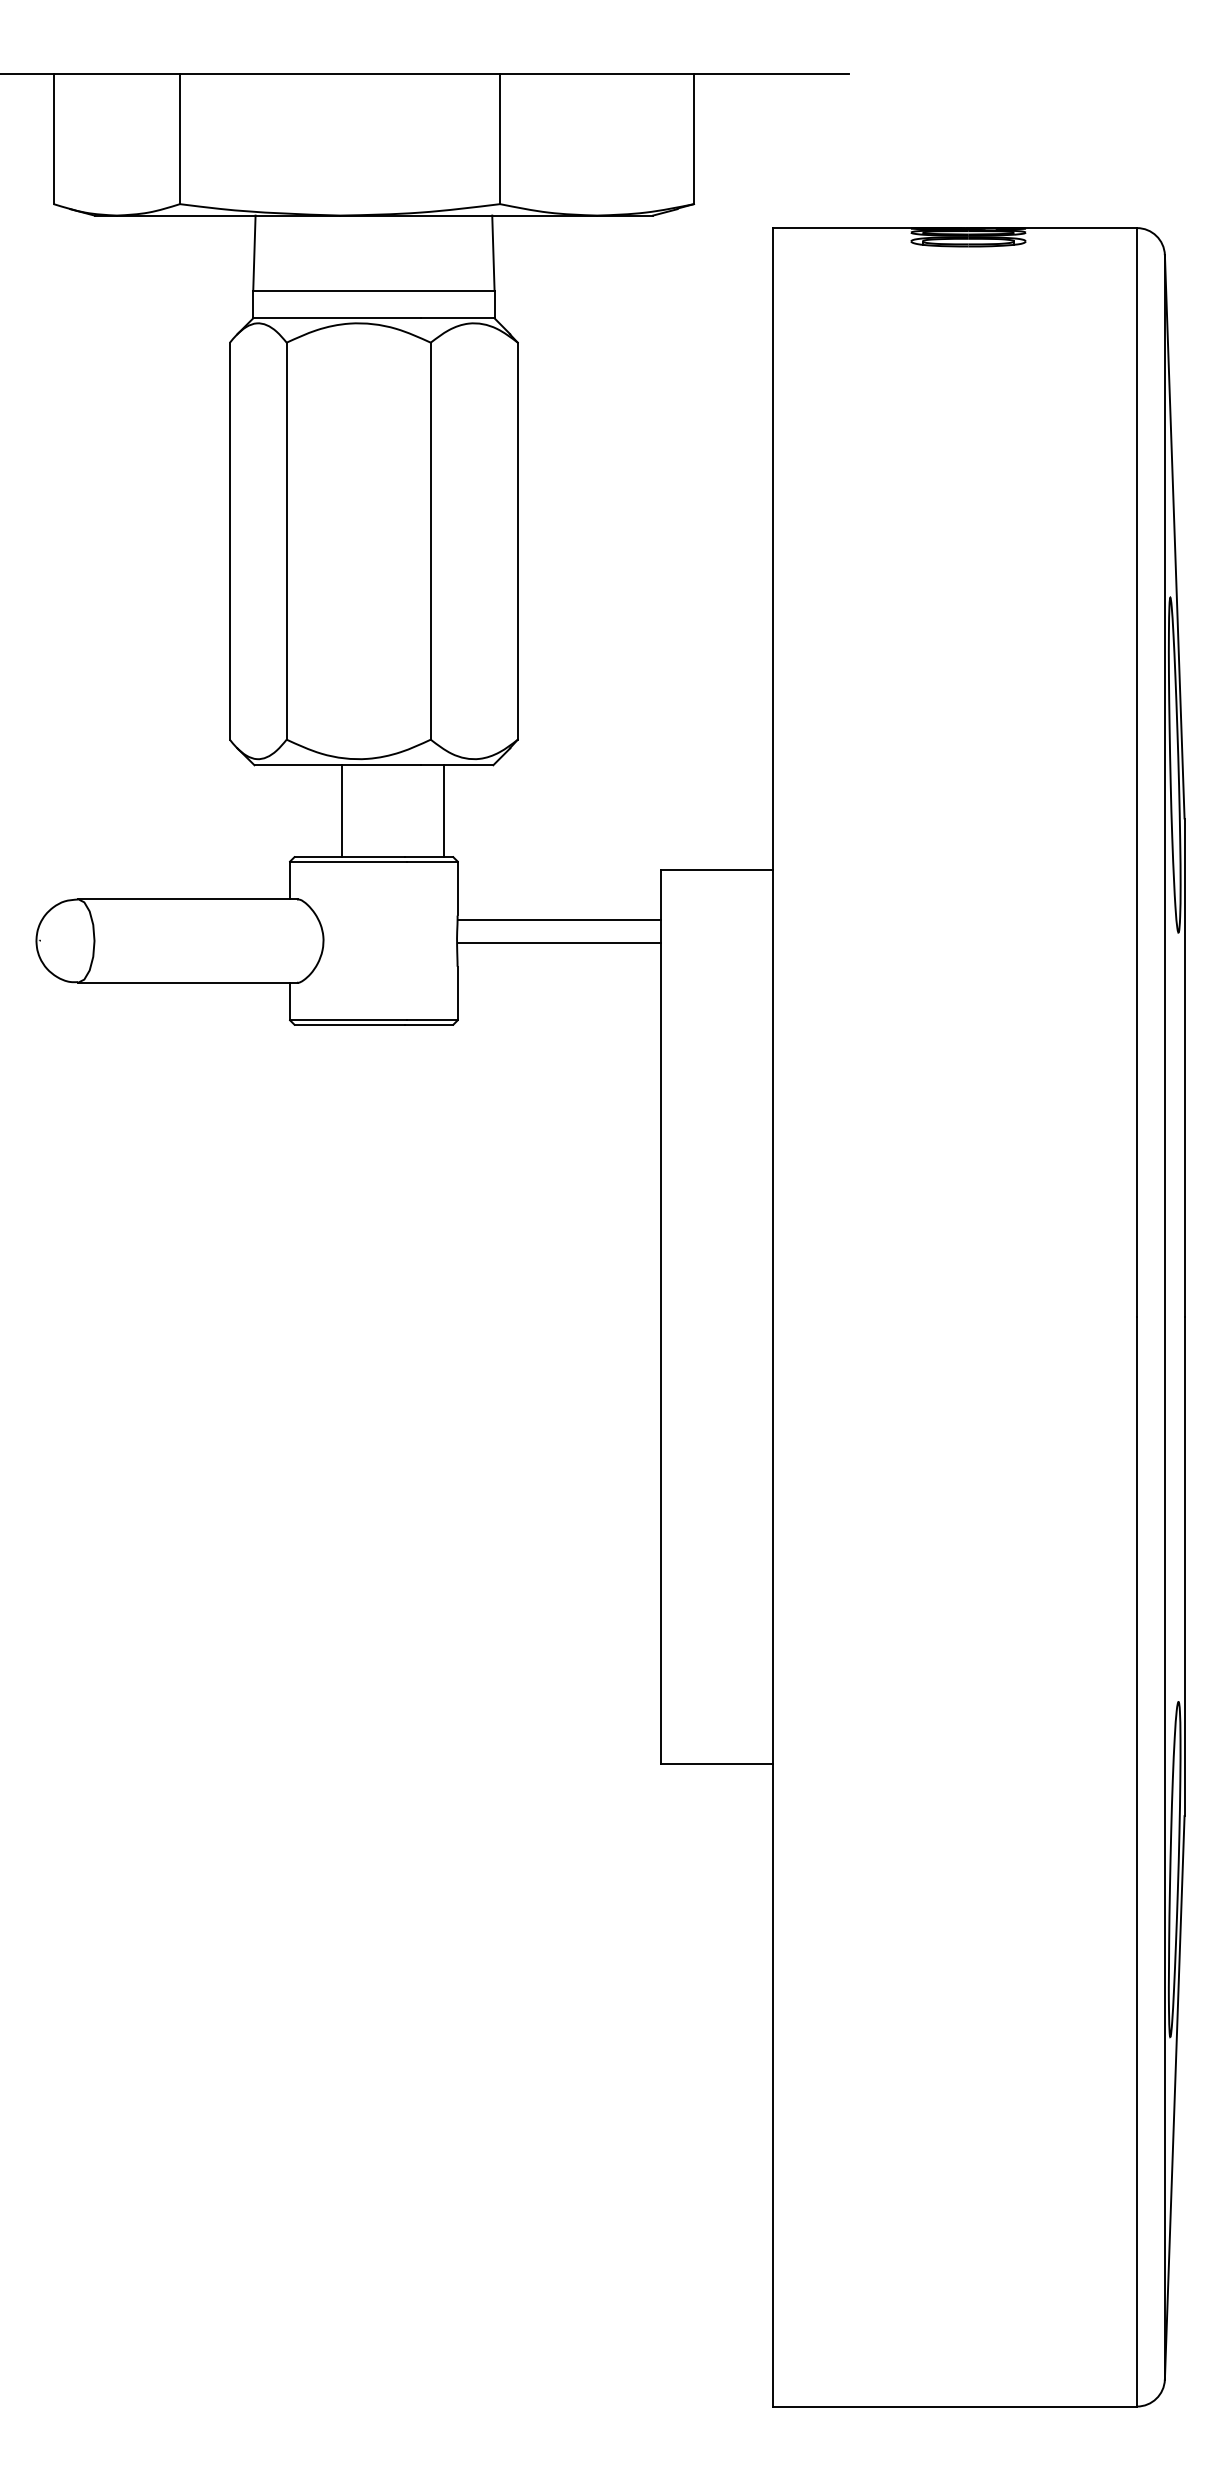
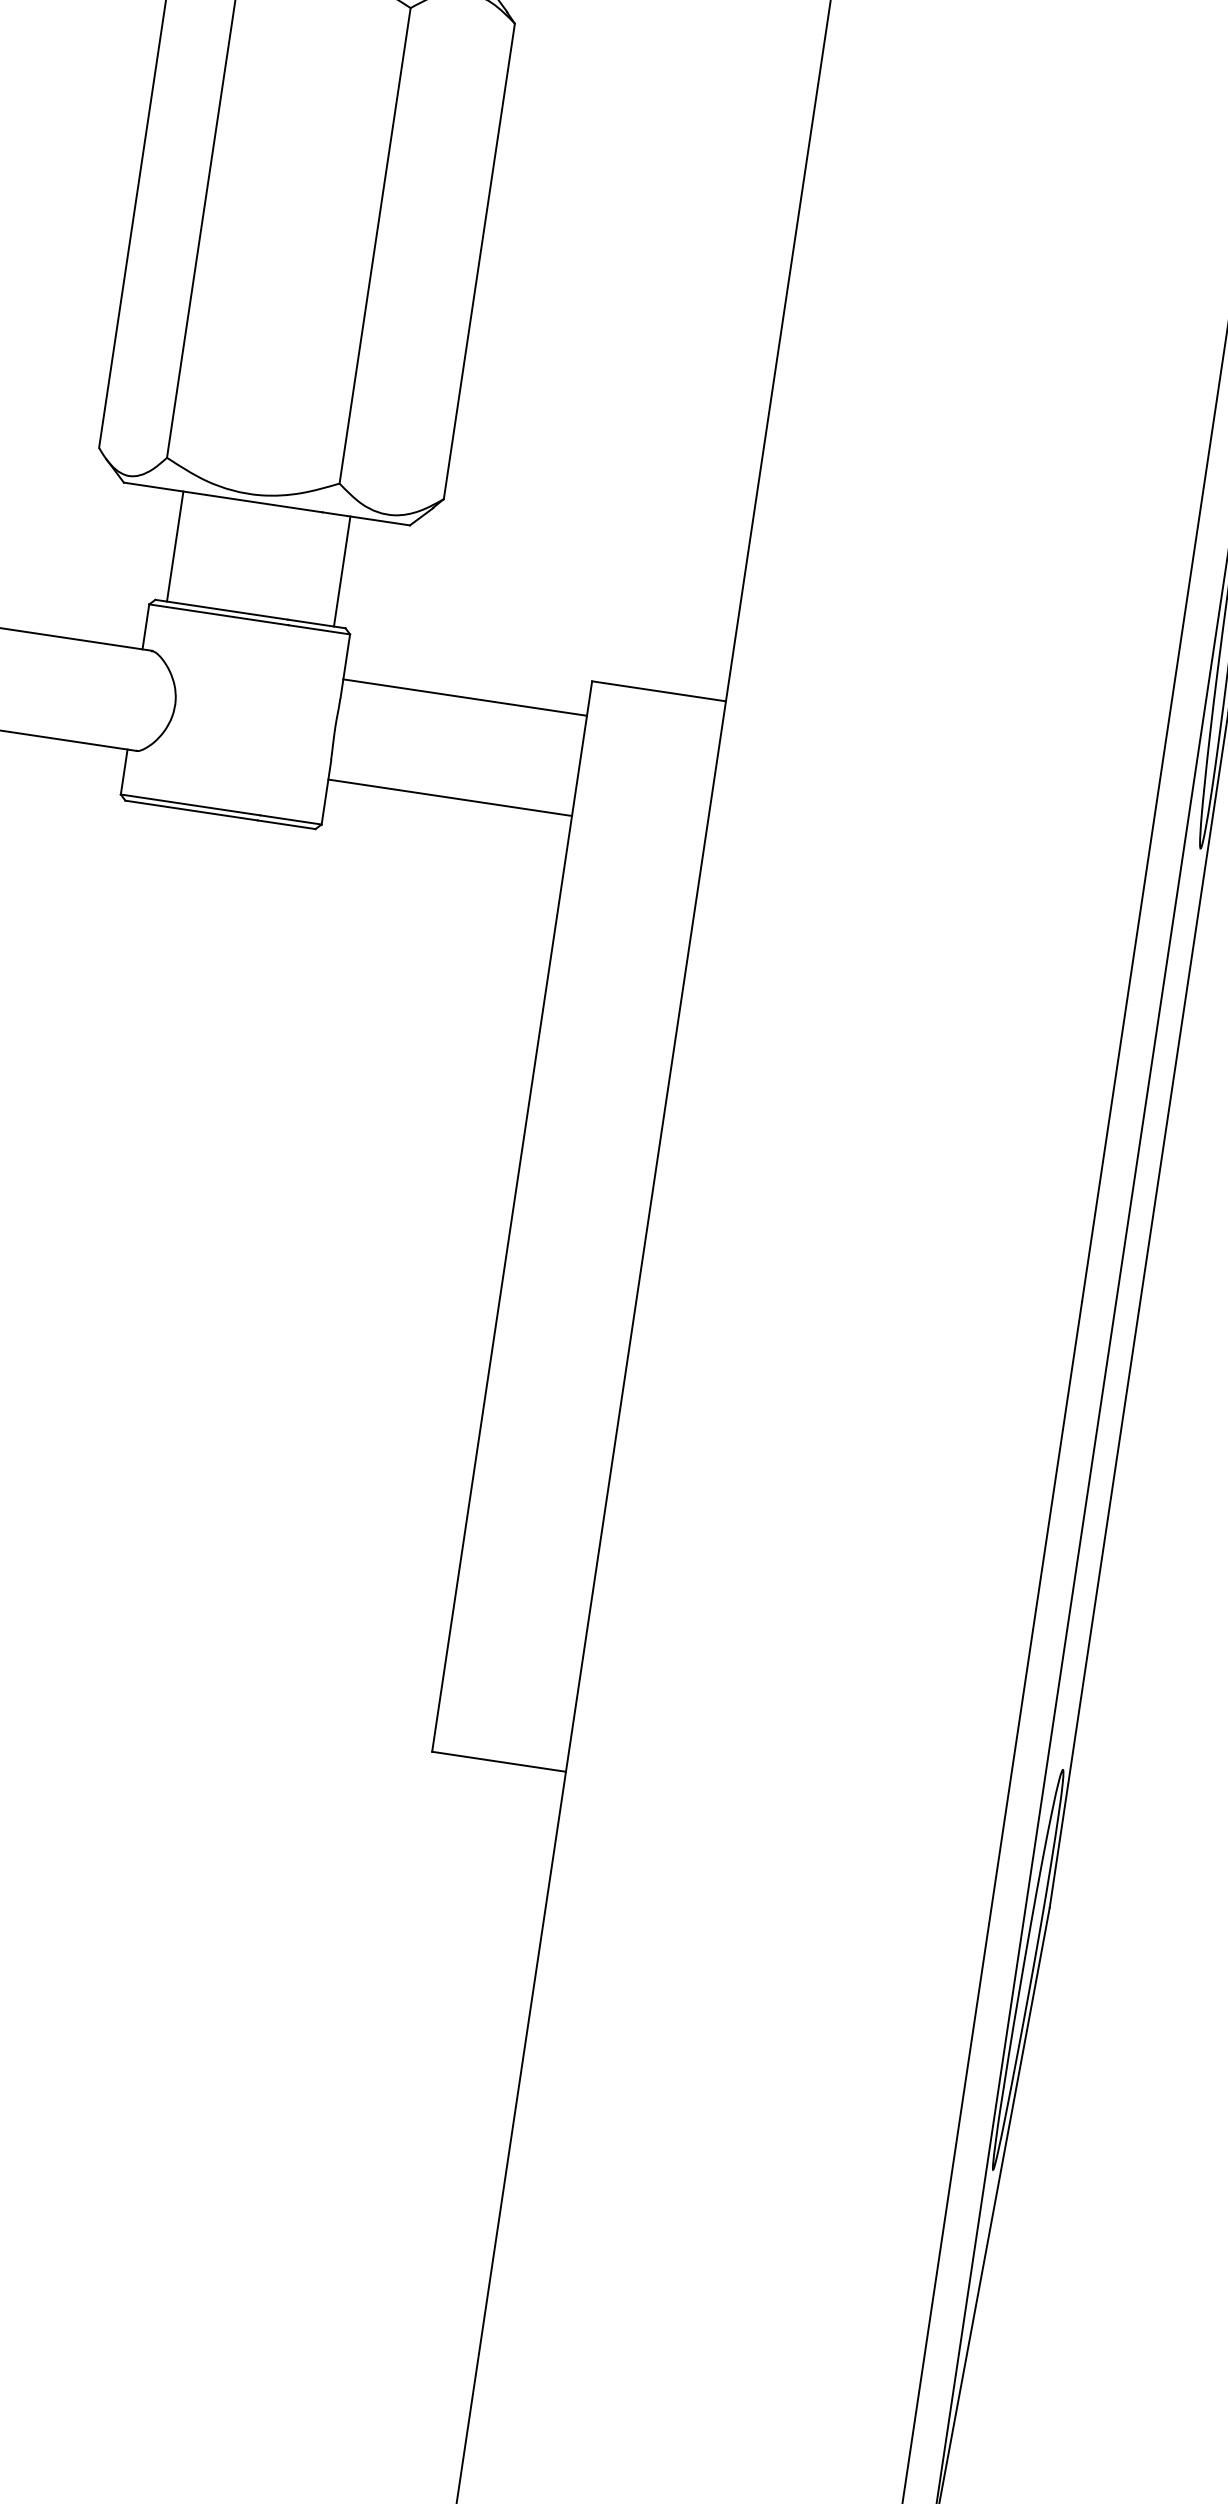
line: (342, 811) -> (175, 546), moved
line: (559, 919) -> (450, 797), moved
line: (559, 943) -> (465, 698), moved

